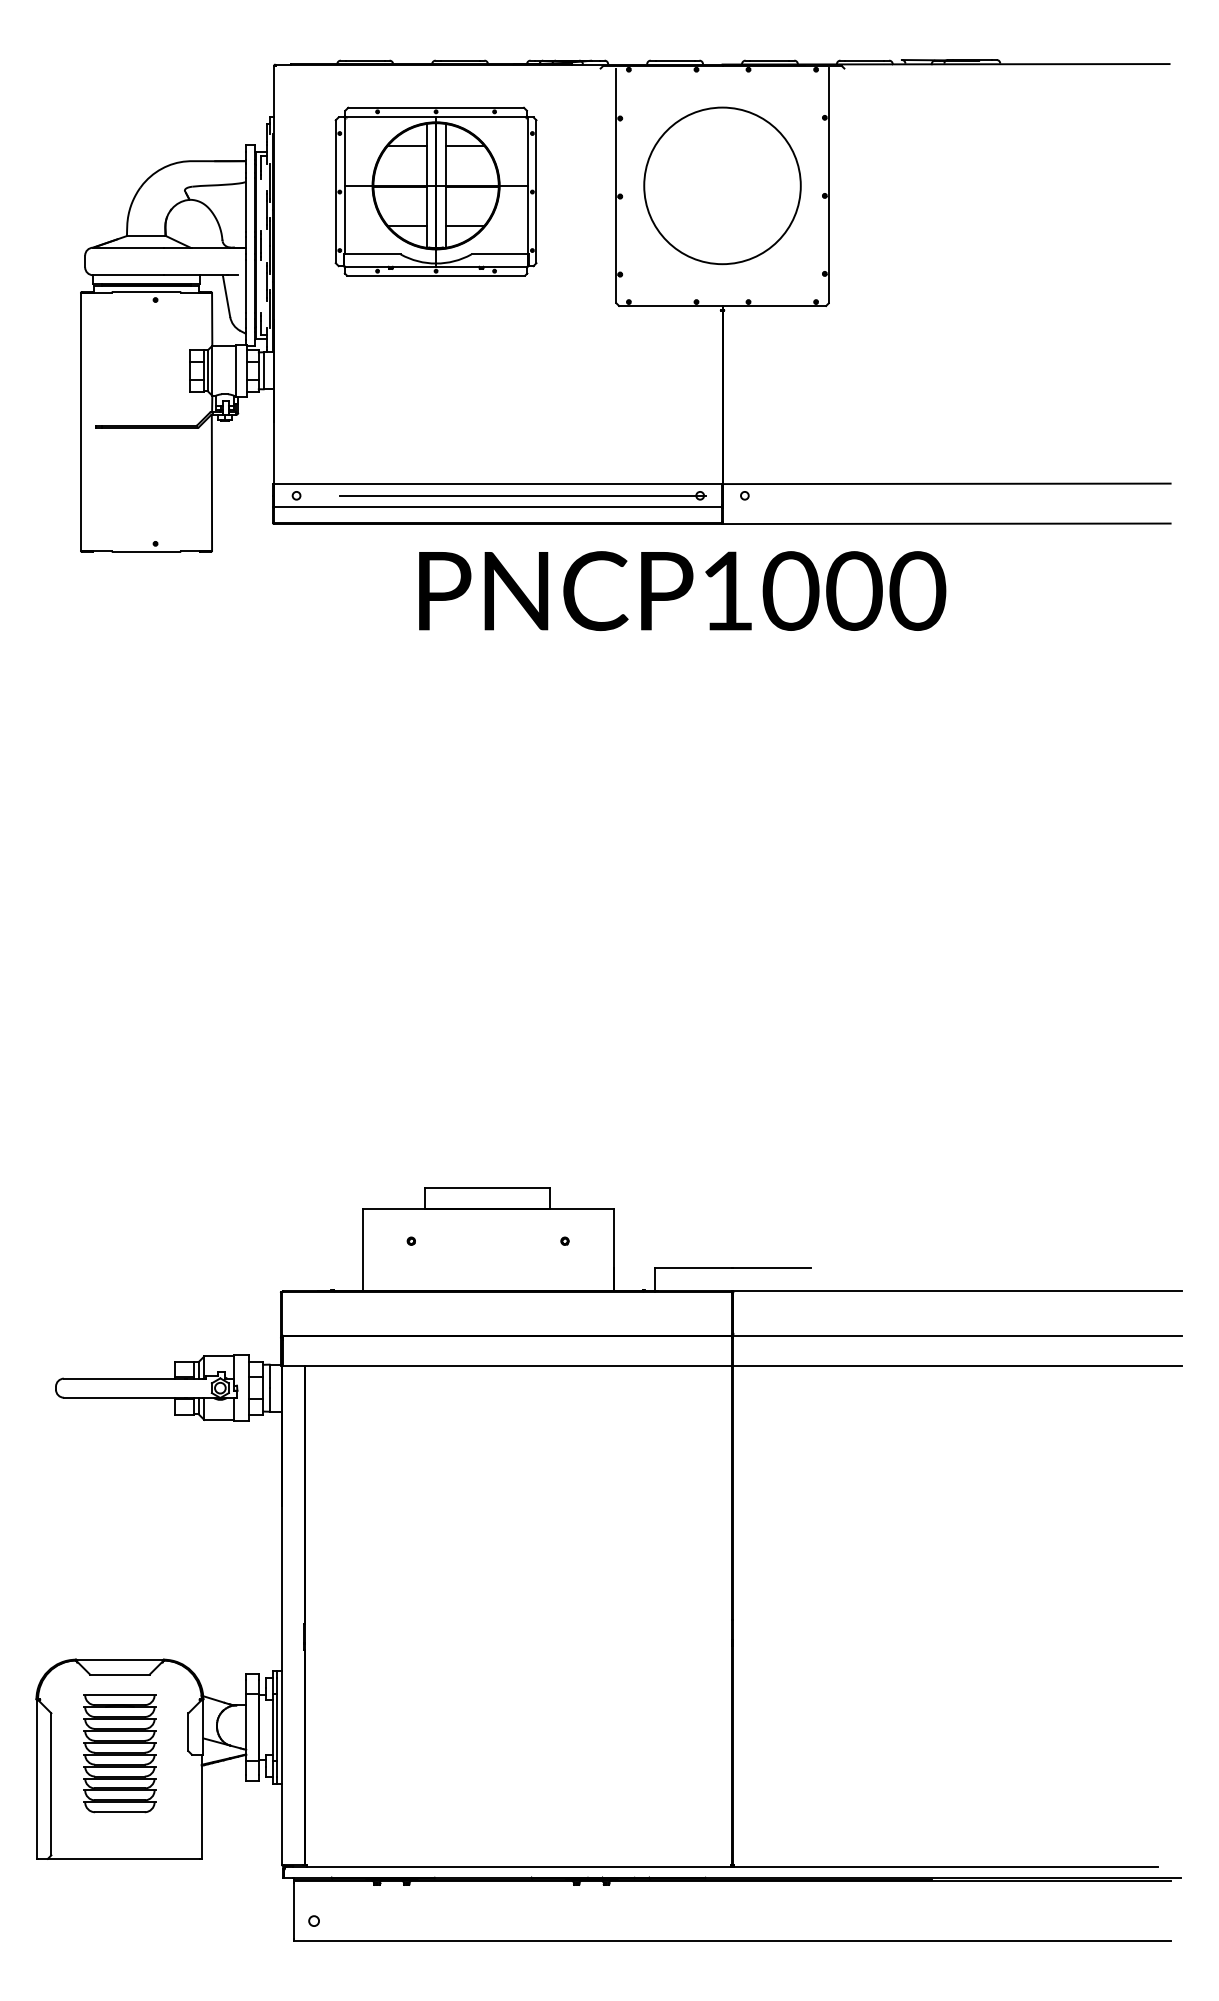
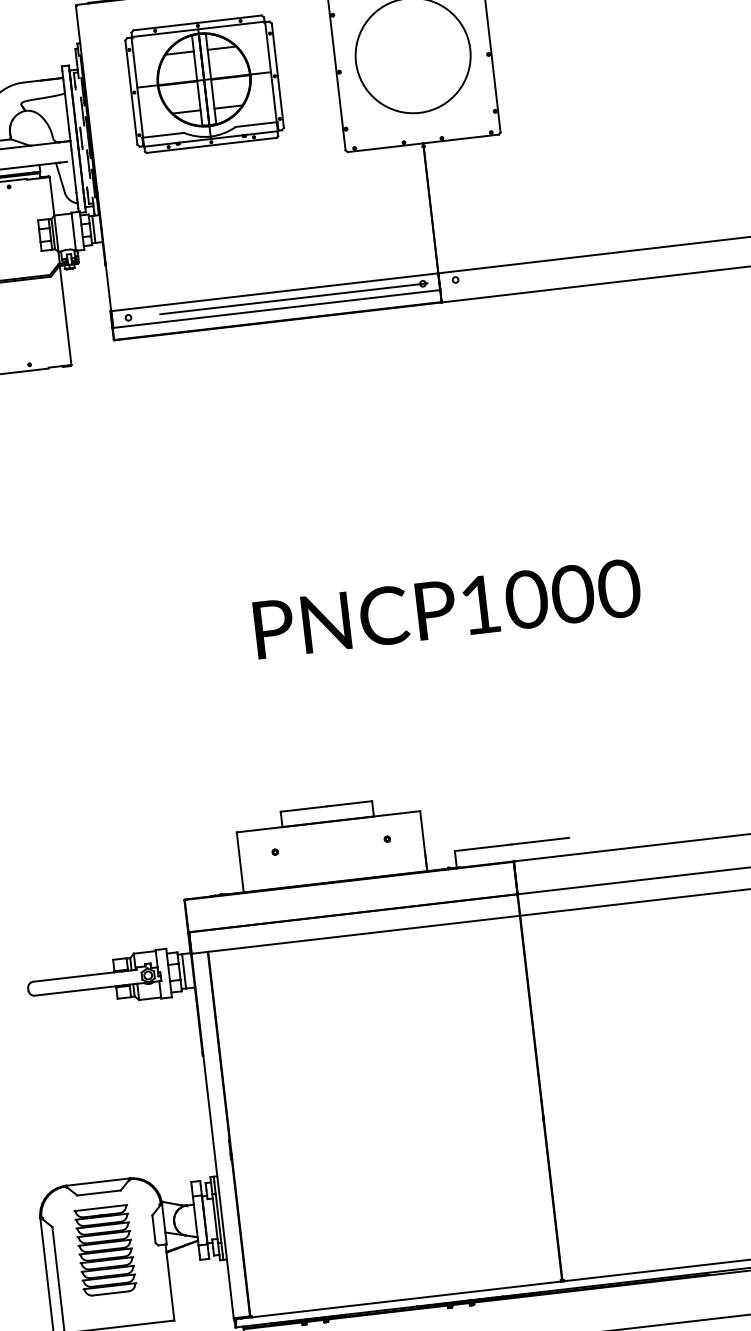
text: (682, 590) -> (447, 608), moved

